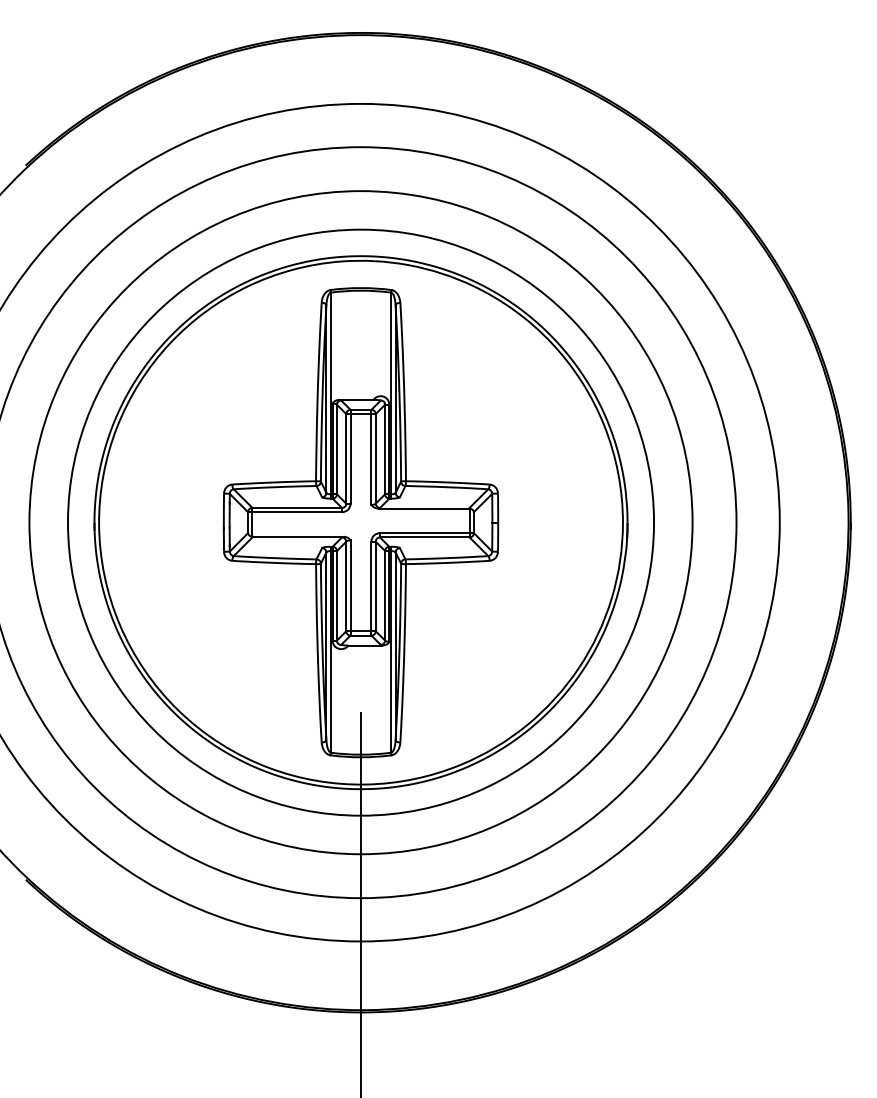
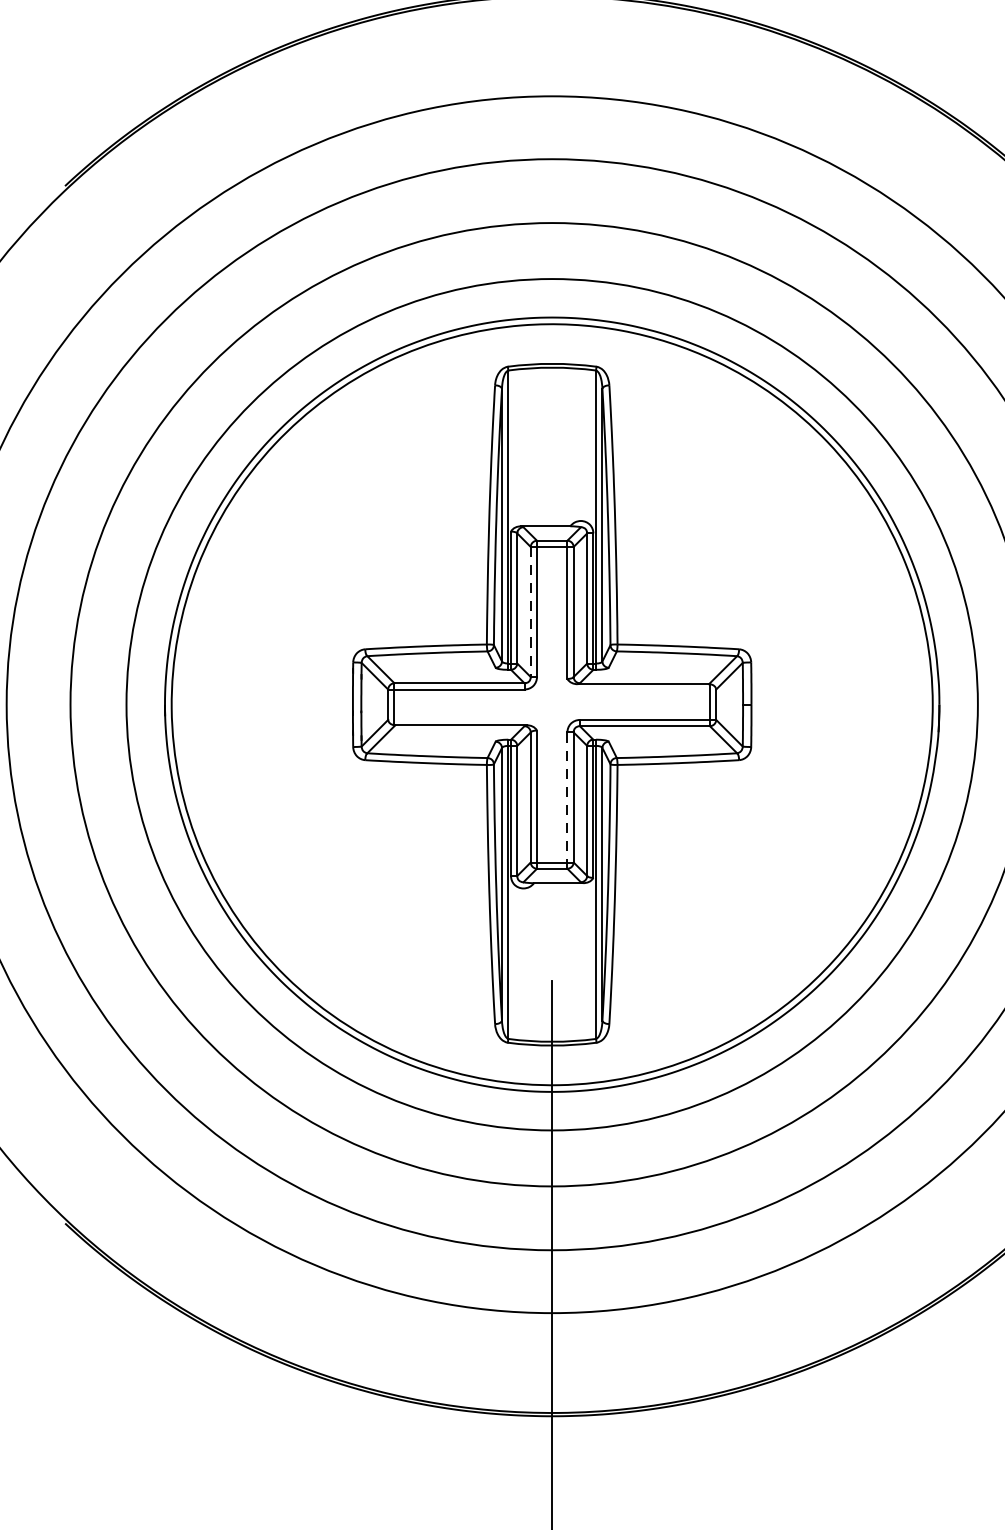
line: (346, 458) -> (531, 611), solid -> dashed
line: (371, 586) -> (567, 797), solid -> dashed

